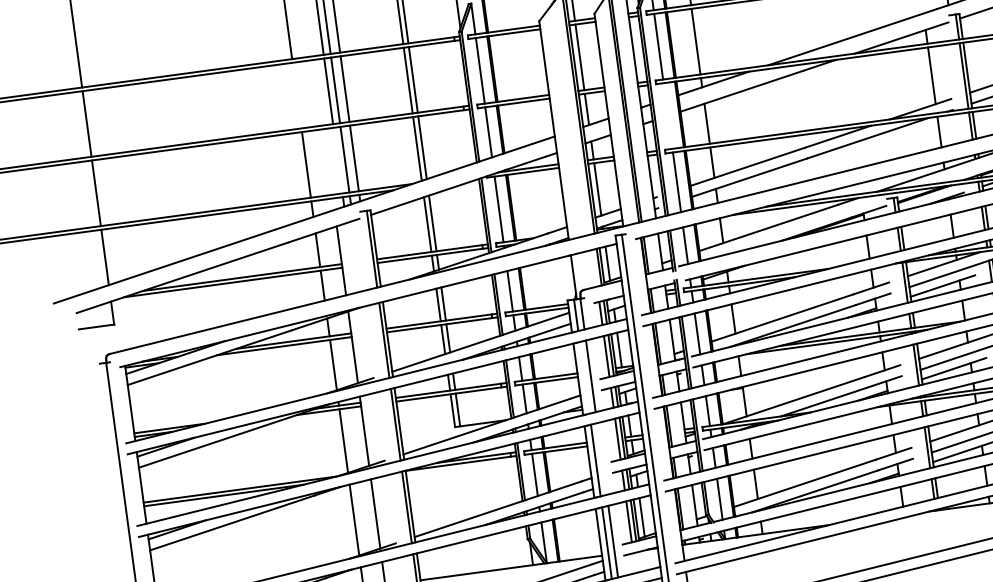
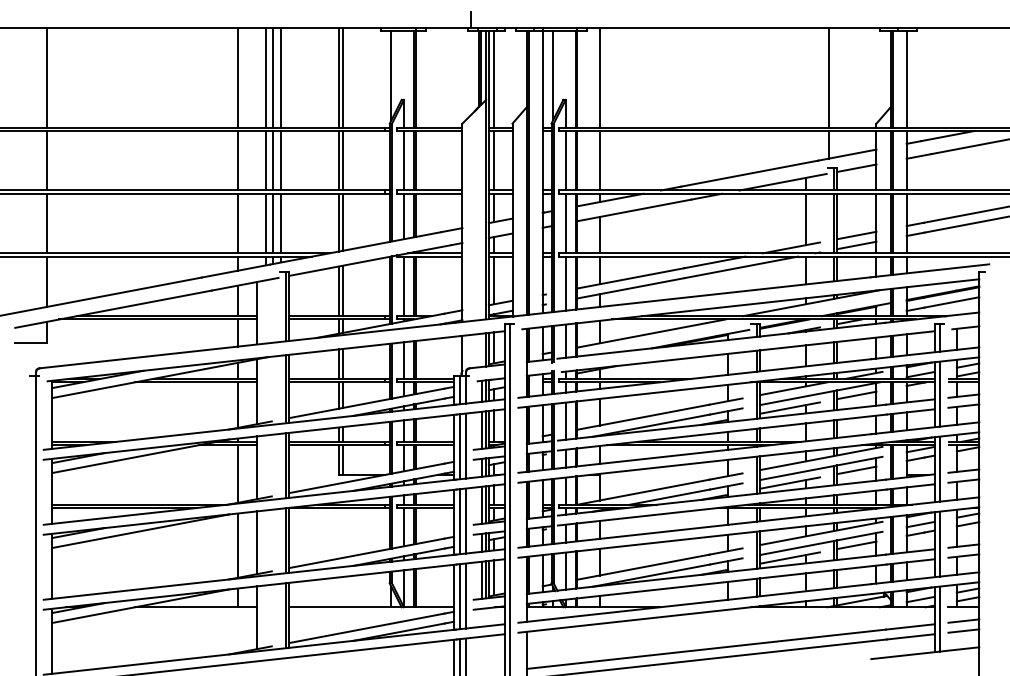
line: (296, 95) -> (237, 160), added
line: (667, 115) -> (565, 223), added
line: (338, 160) -> (266, 223), added
line: (584, 377) -> (459, 446), added
line: (601, 458) -> (465, 520), added

